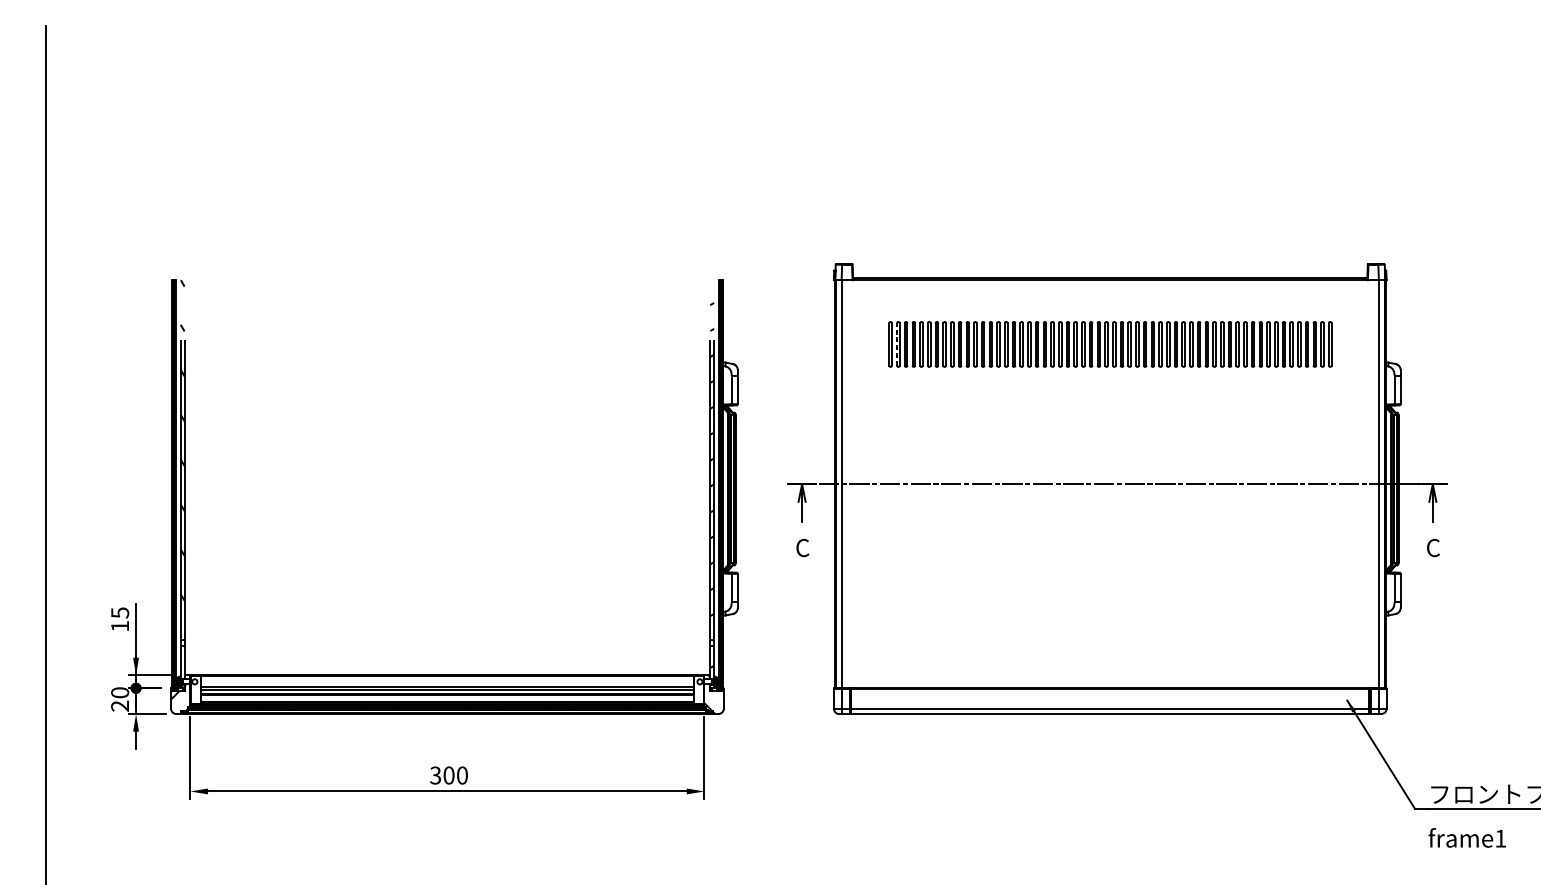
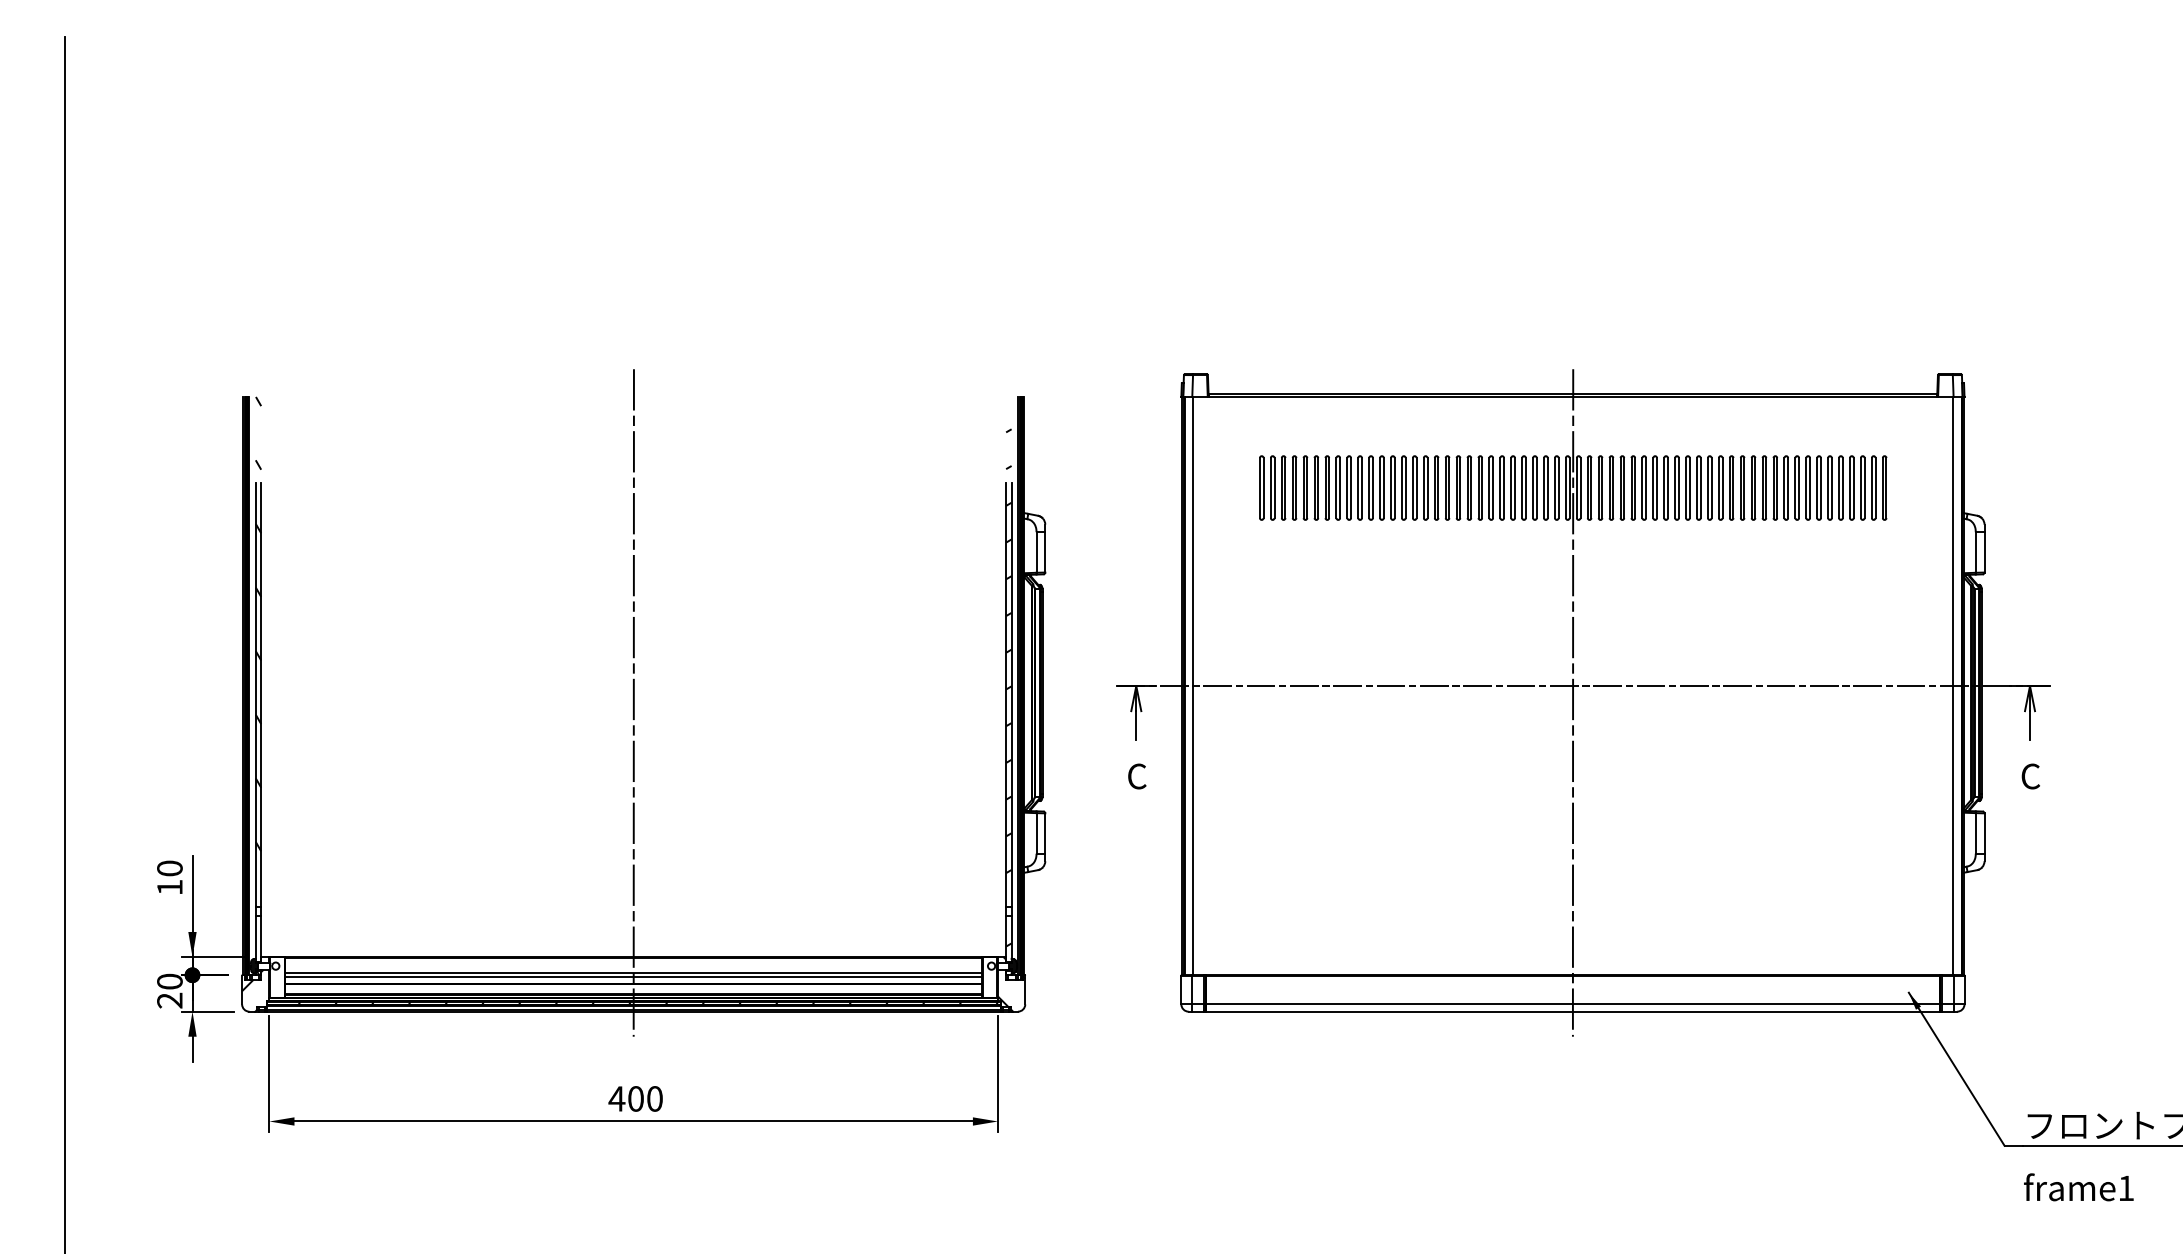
line: (896, 344) -> (1270, 487), dashed -> solid
line: (447, 495) -> (633, 702), added
line: (1109, 495) -> (1572, 702), added
text: (119, 612) -> (169, 868), 15 -> 10
text: (435, 775) -> (616, 1098), 300 -> 400

